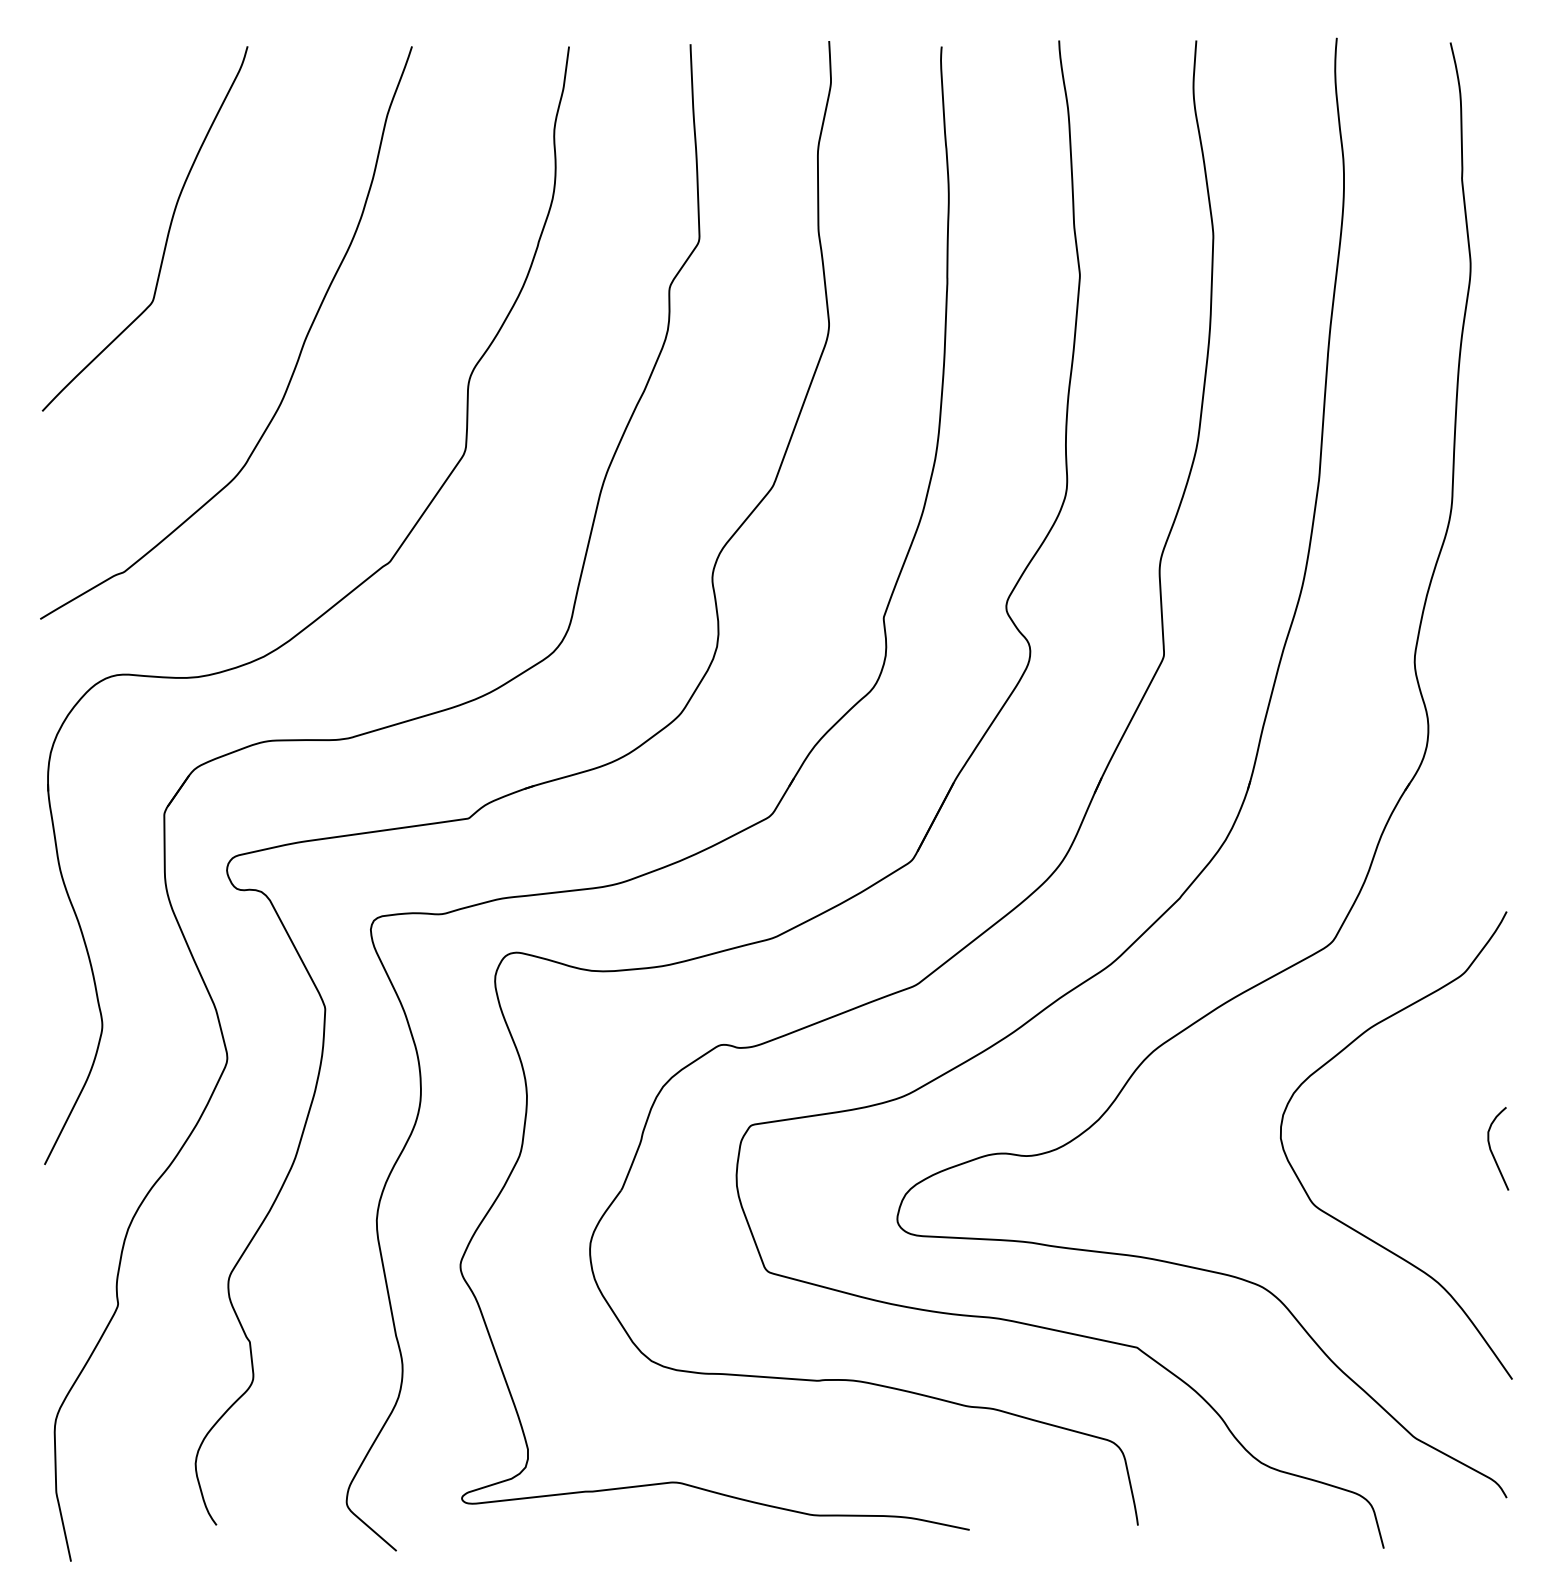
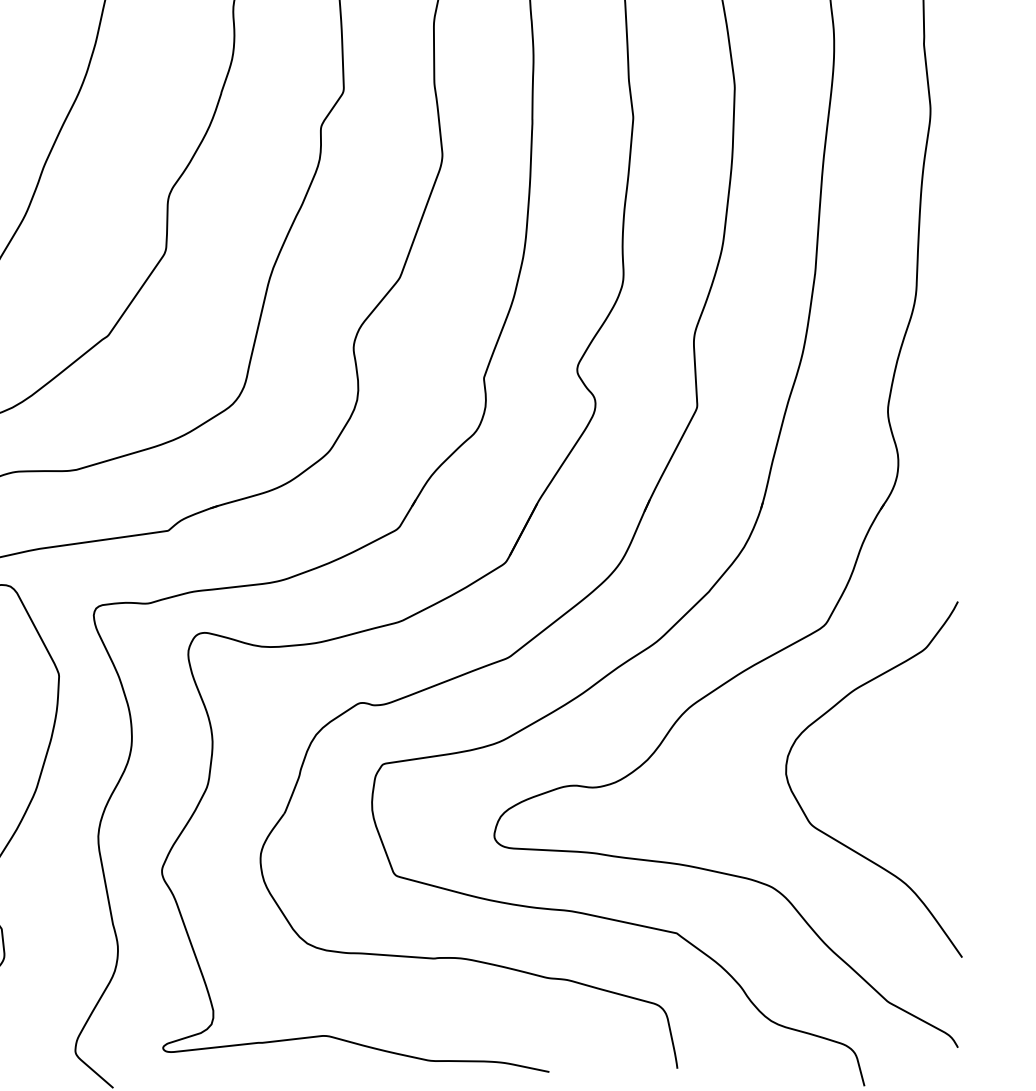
curve: (1492, 1151) -> (947, 784), removed

